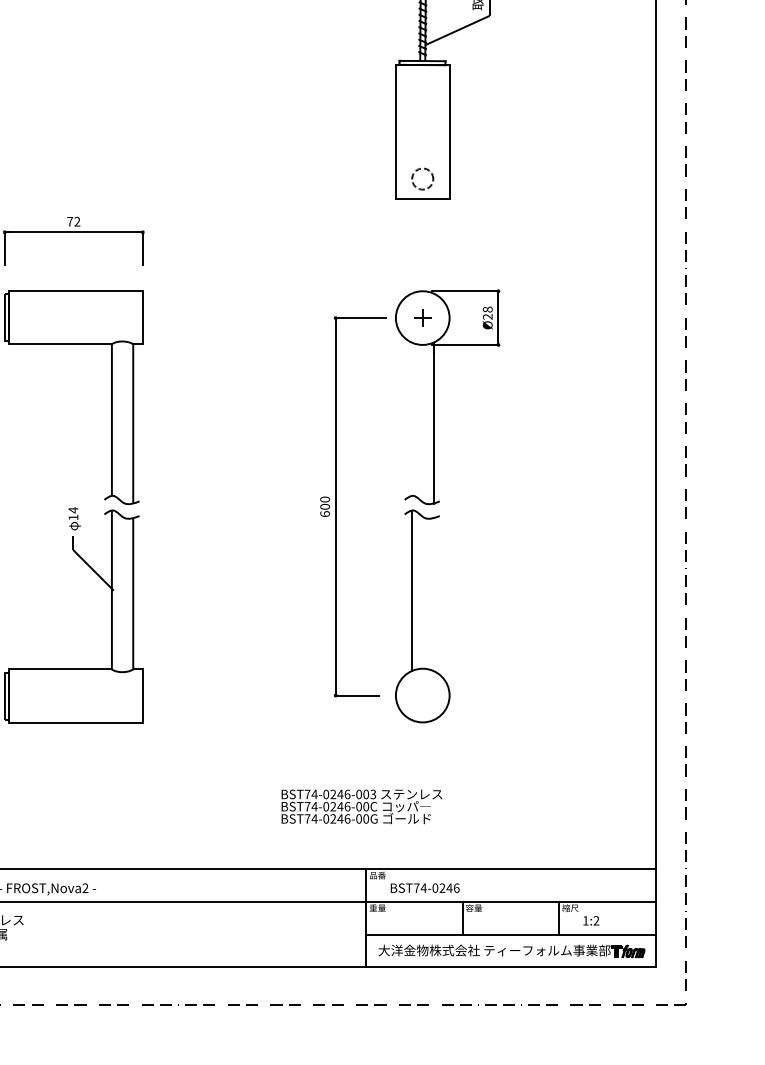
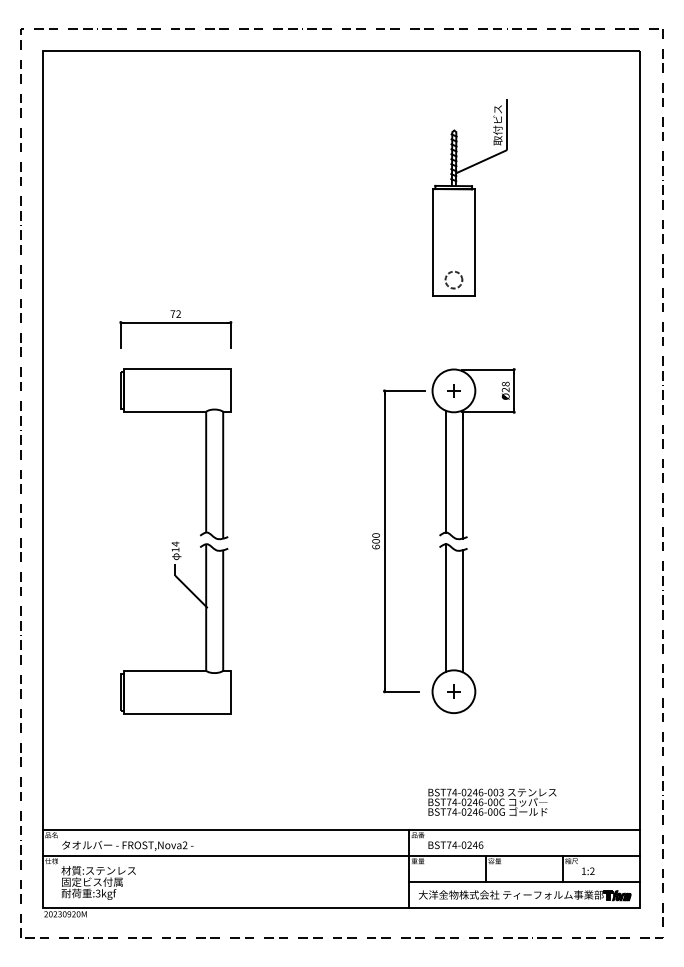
line: (412, 419) -> (445, 471), added
line: (433, 594) -> (462, 611), added
part: (422, 695) -> (453, 691), added
text: (361, 806) -> (492, 802), moved

